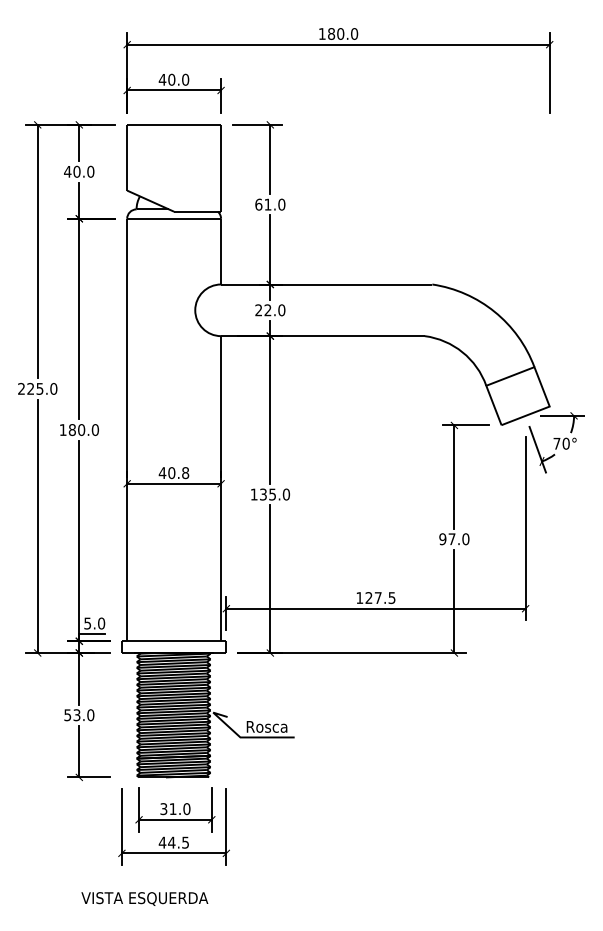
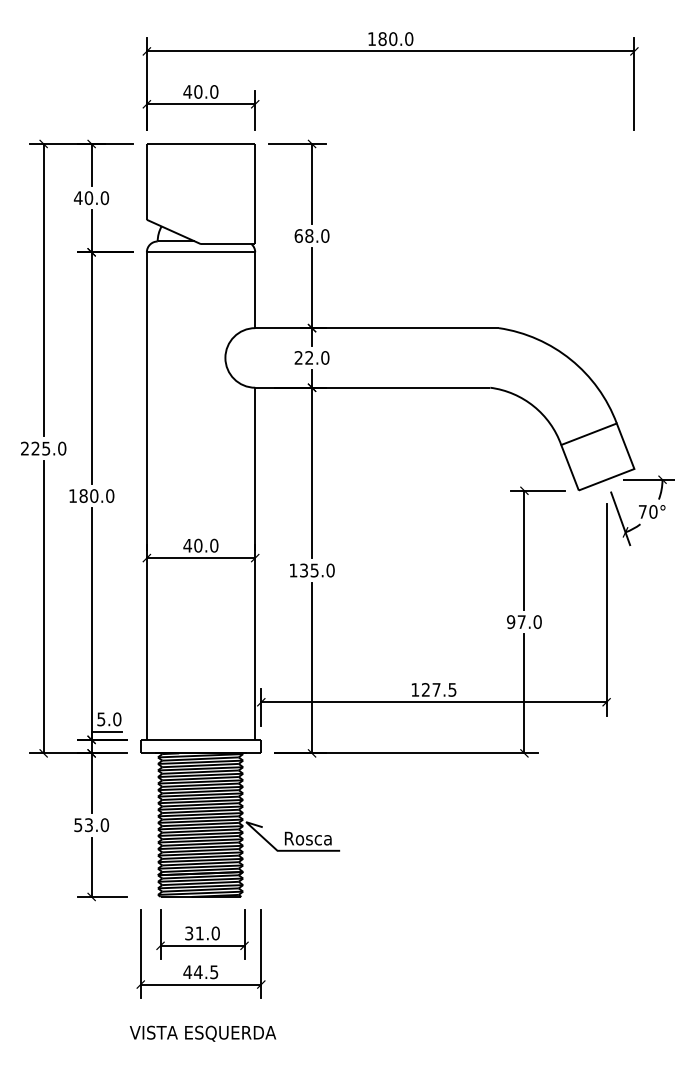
text: (267, 204) -> (308, 235), 61.0 -> 68.0
text: (185, 472) -> (214, 545), 40.8 -> 40.0
text: (144, 898) -> (202, 1033), moved

